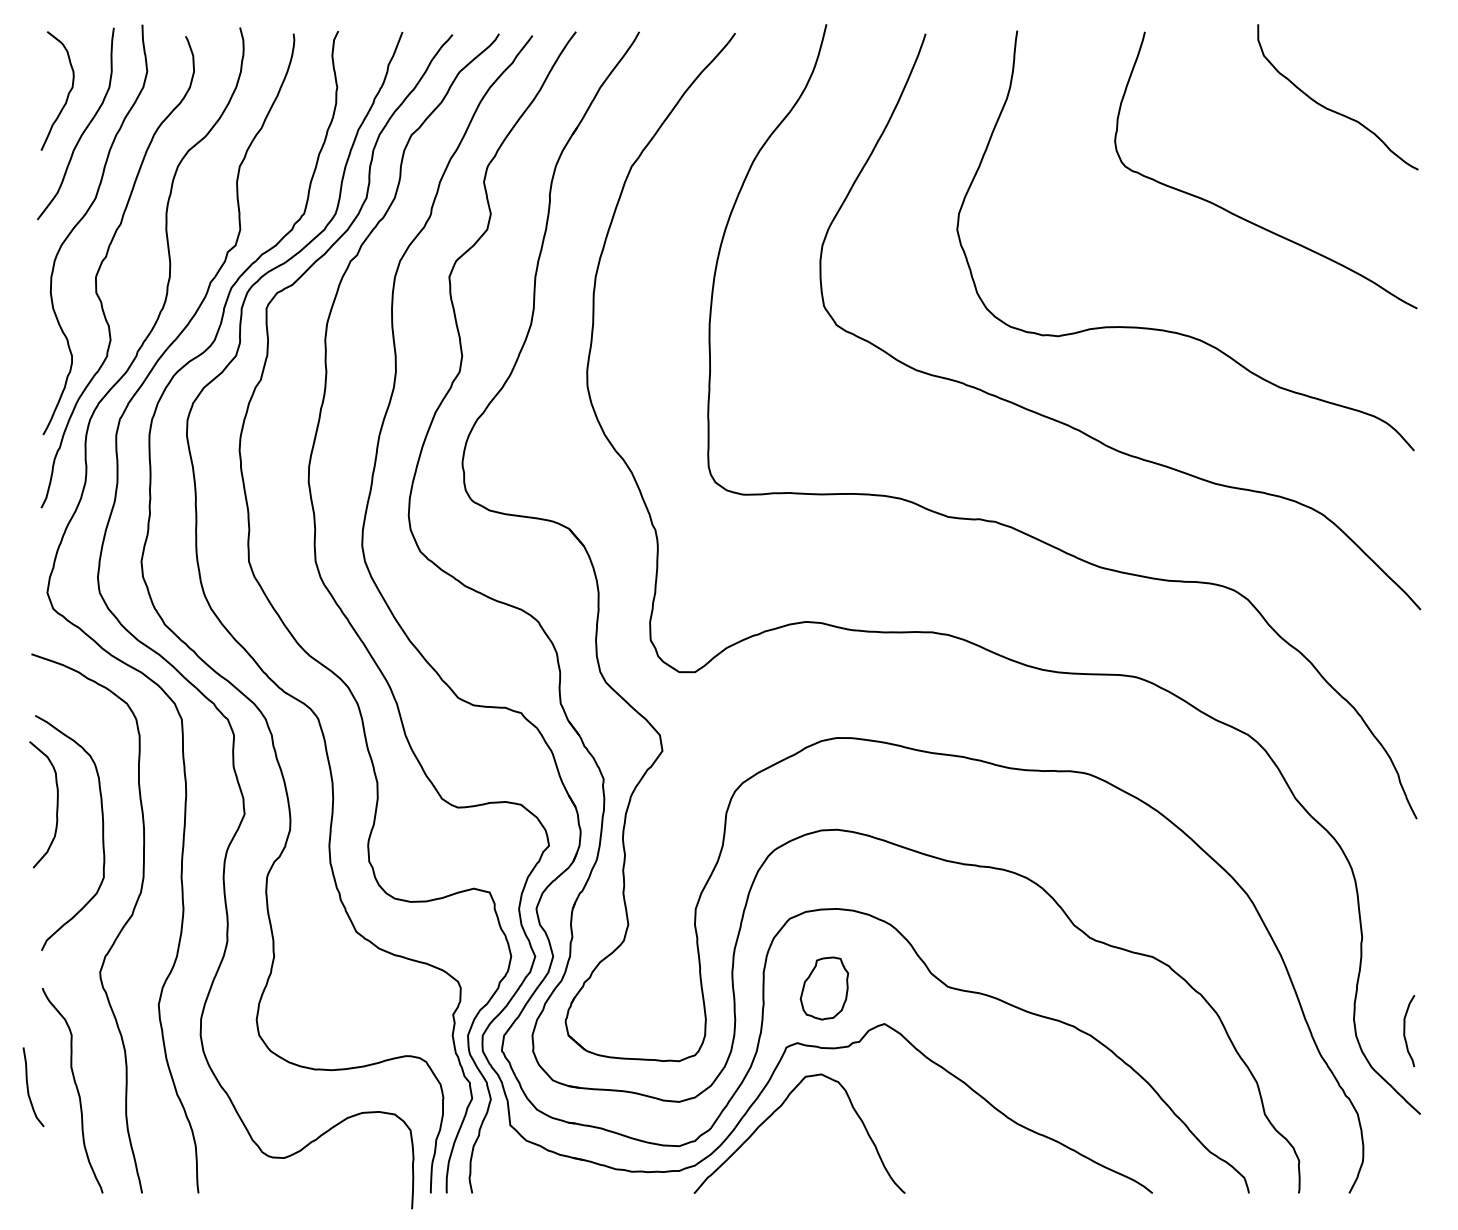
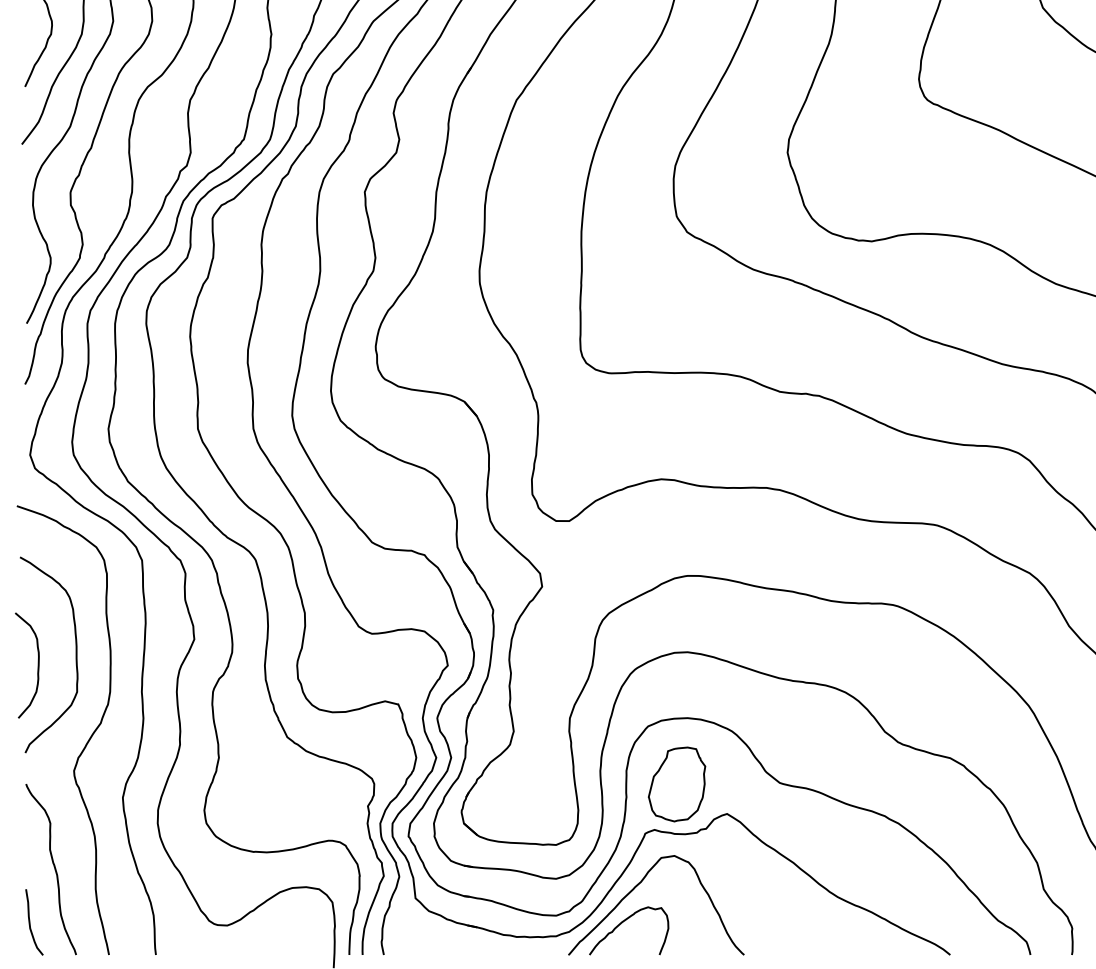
curve: (56, 804) -> (37, 665), moved
part: (824, 988) -> (677, 784), size x1.43
curve: (28, 1087) -> (30, 922), moved
curve: (758, 1155) -> (622, 923), added

